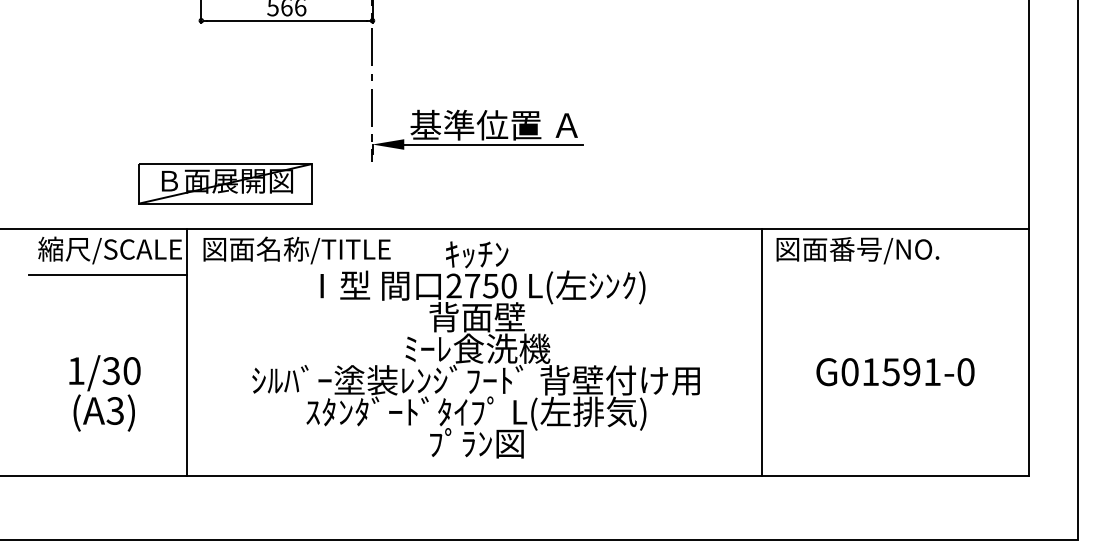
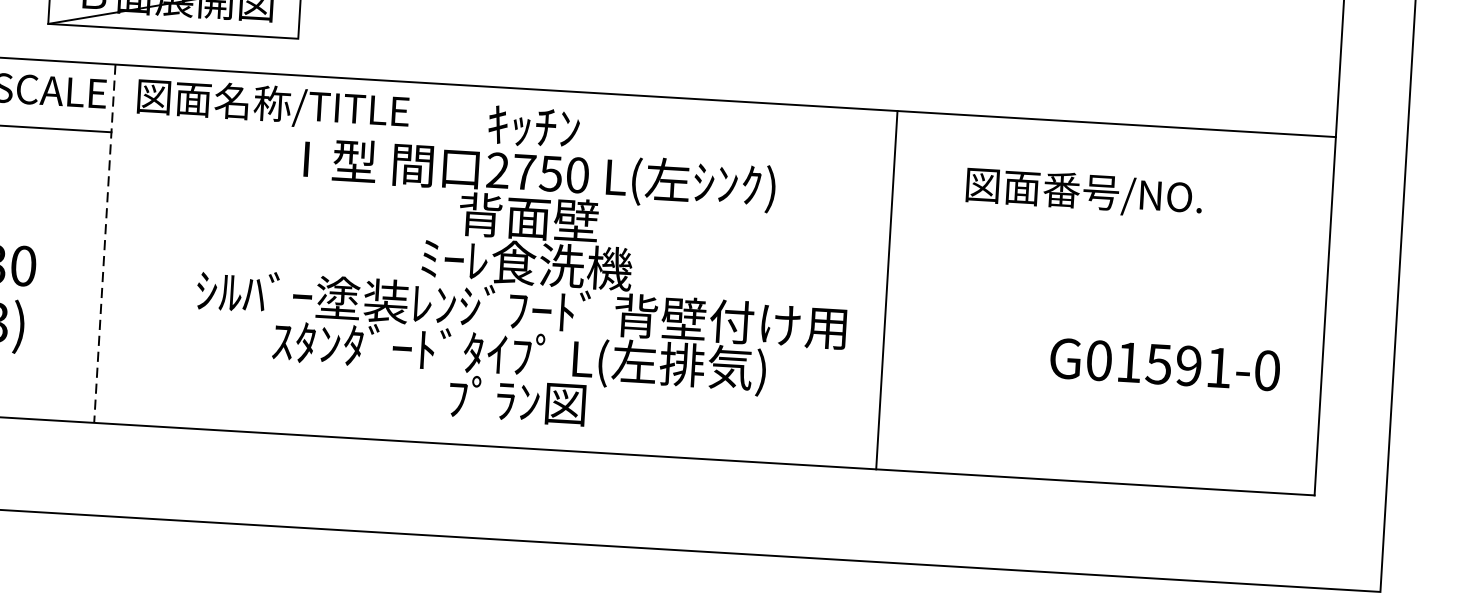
text: (857, 250) -> (1083, 192), moved
line: (762, 351) -> (887, 288), moved
line: (186, 352) -> (104, 243), solid -> dashed
text: (895, 372) -> (1165, 365), moved

